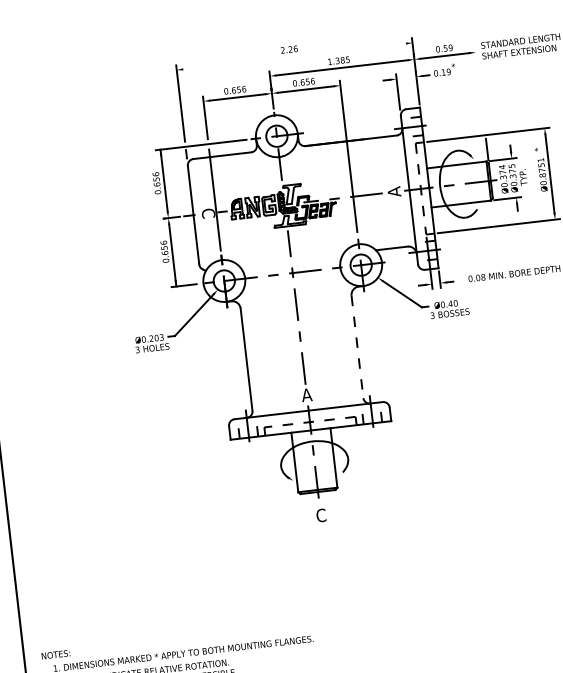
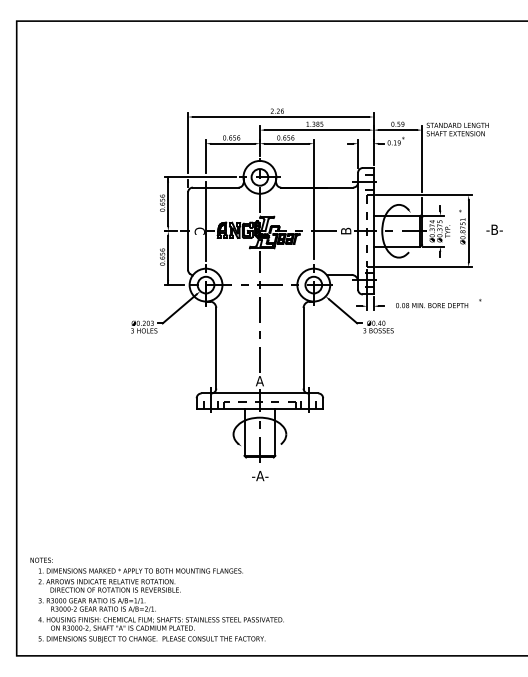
line: (294, 57) -> (280, 117), added
line: (480, 88) -> (422, 158), added
text: (394, 192) -> (346, 231), A -> B
line: (357, 347) -> (303, 348), dashed -> solid
text: (321, 514) -> (260, 475), C -> -A-

